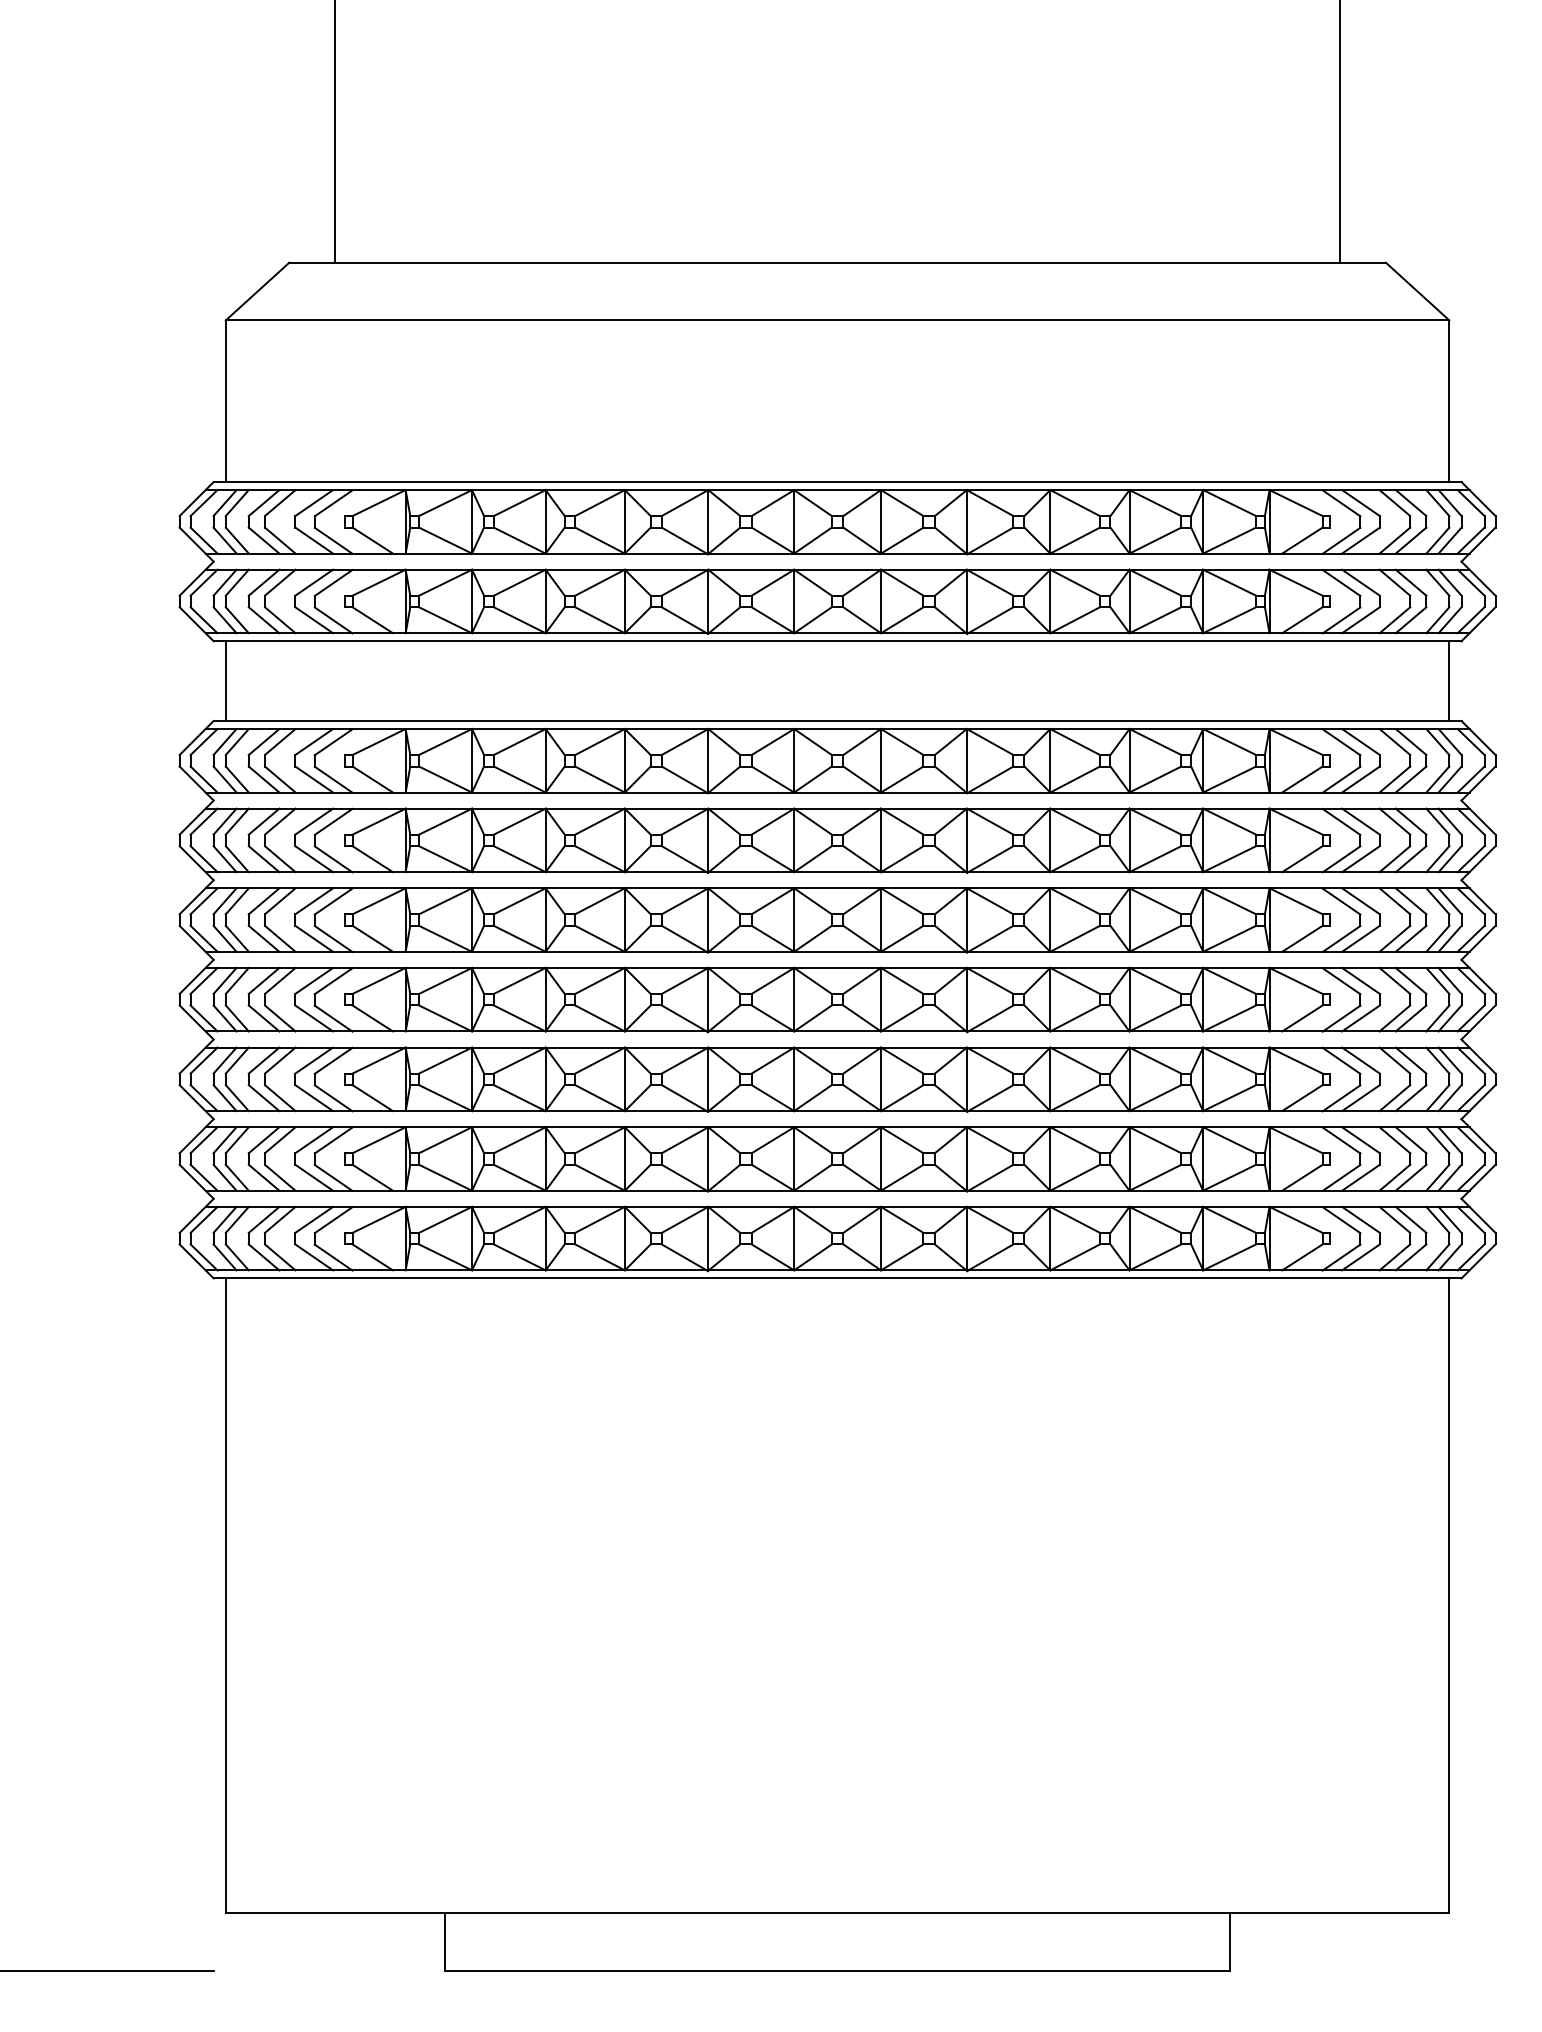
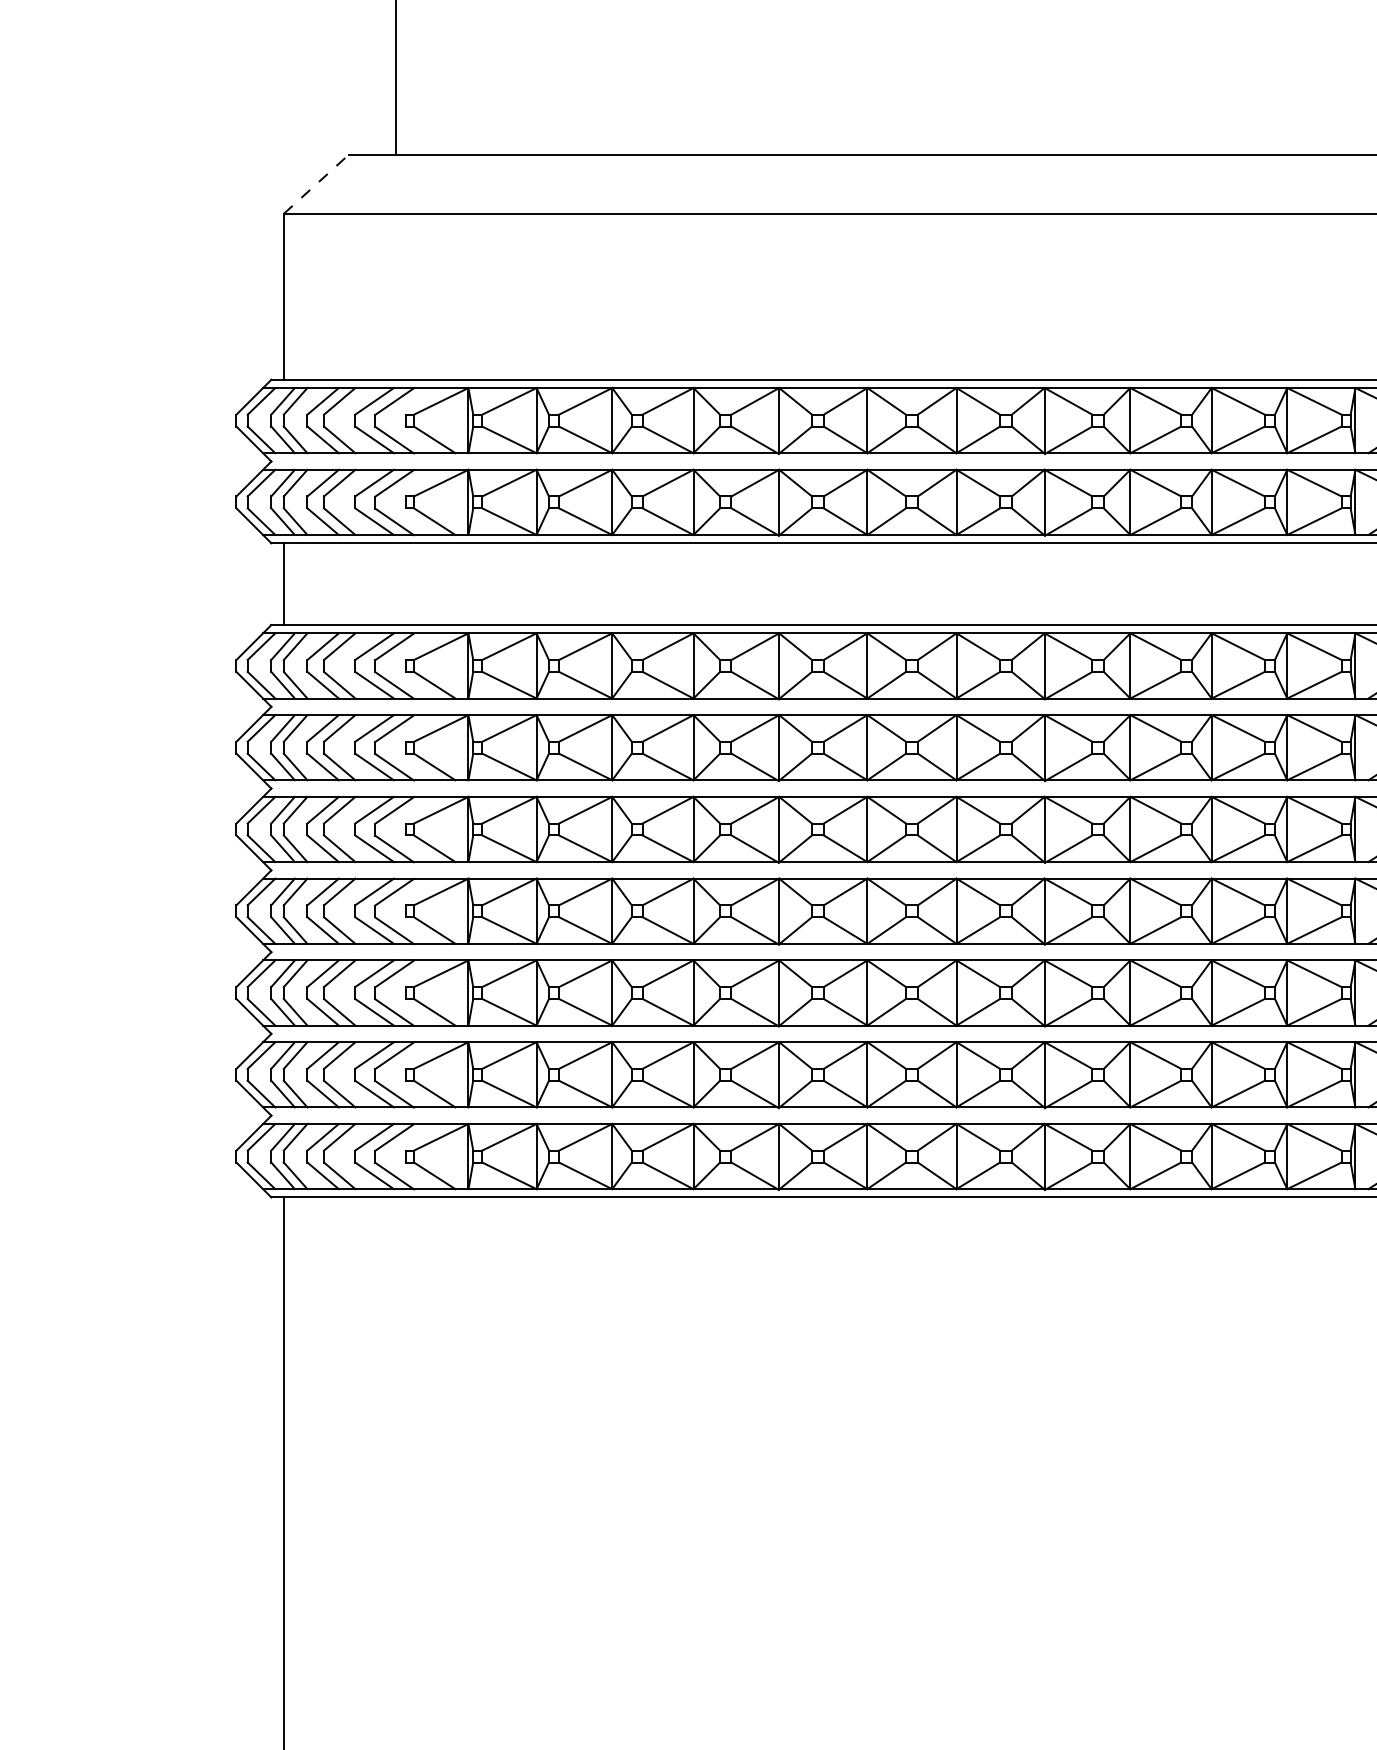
line: (257, 291) -> (316, 184), solid -> dashed

